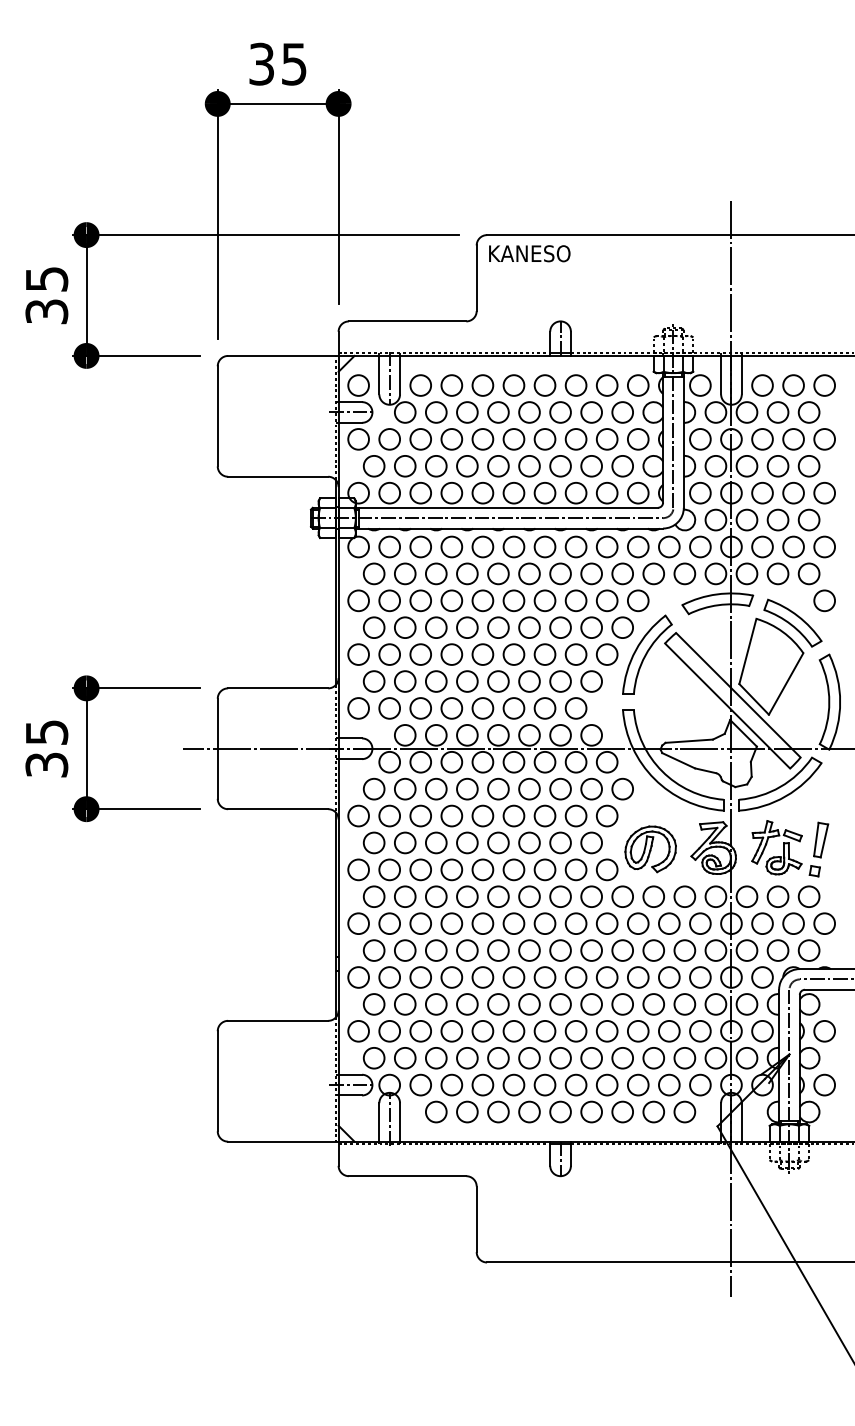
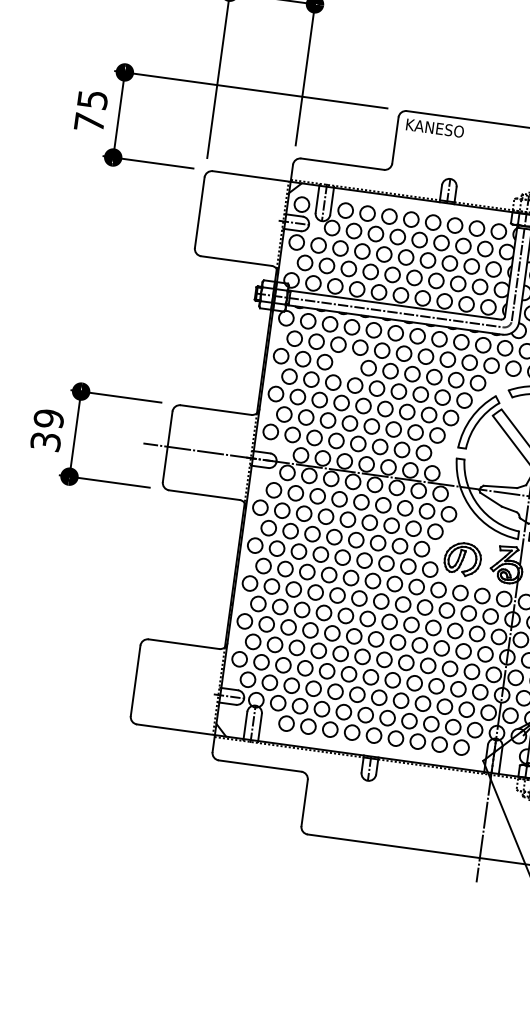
text: (46, 311) -> (89, 122), 35 -> 75
circle: (451, 600) -> (346, 364), removed
text: (46, 732) -> (48, 418), 35 -> 39

